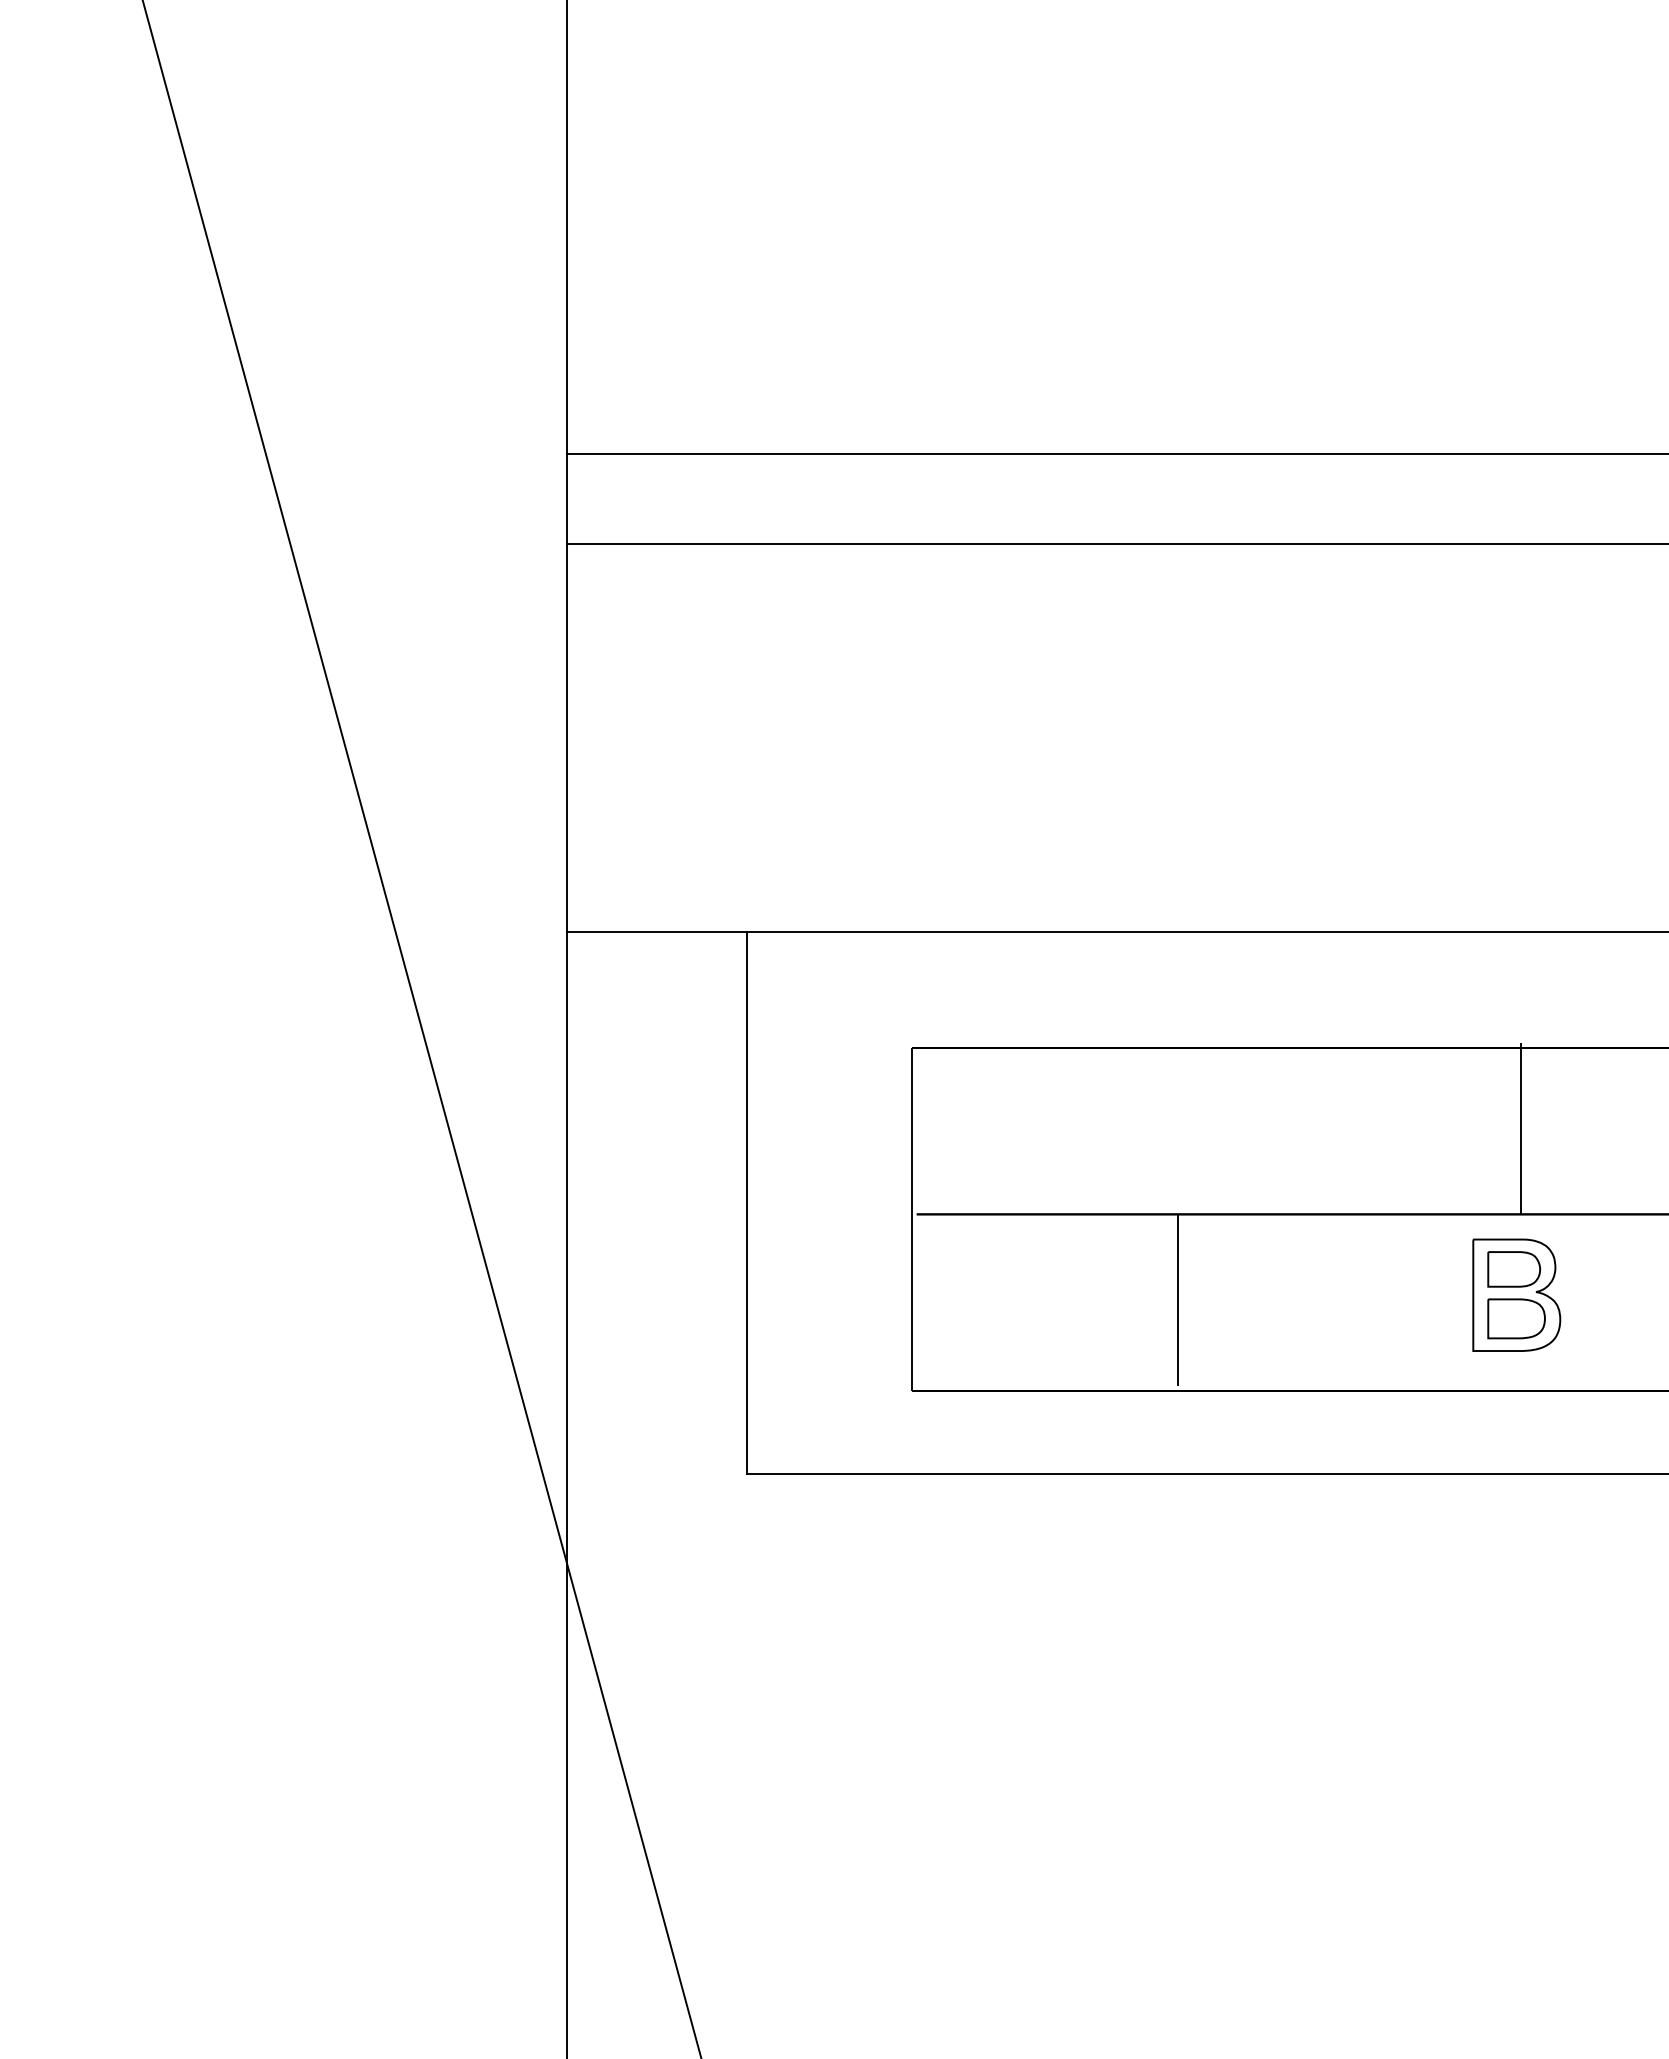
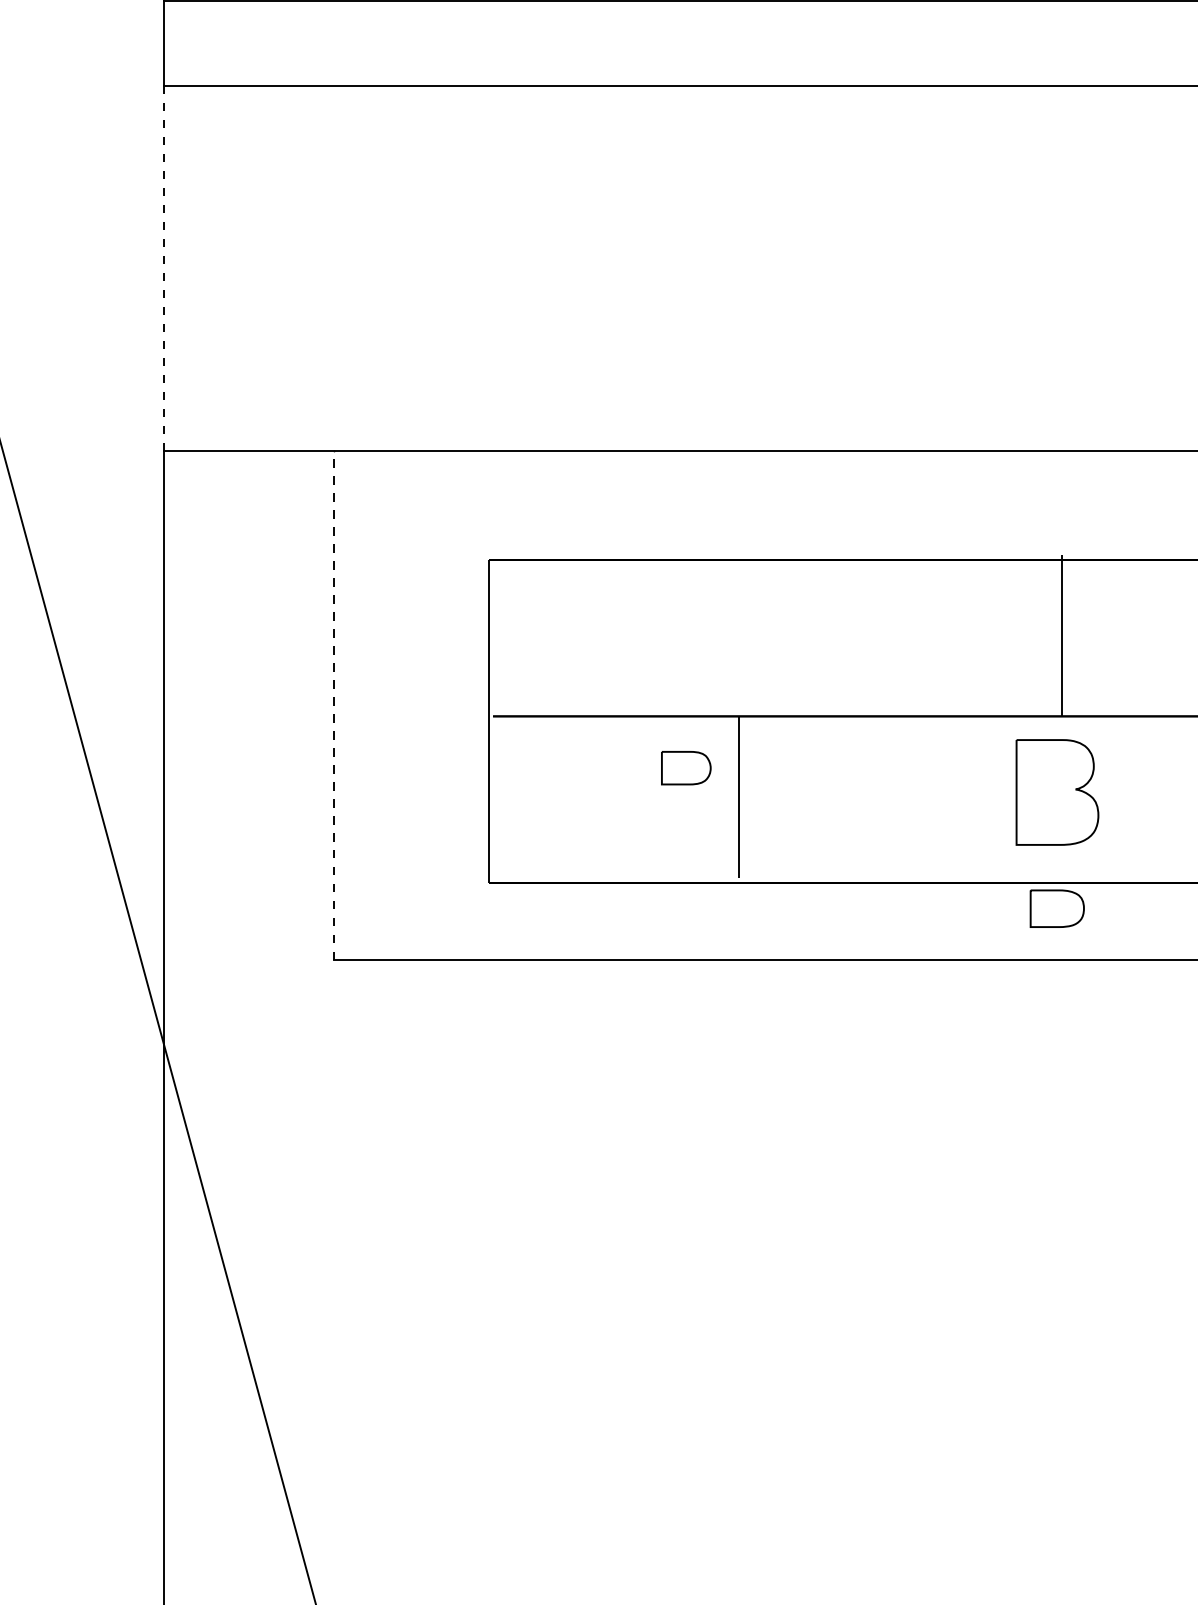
line: (566, 738) -> (163, 268), solid -> dashed
line: (747, 1203) -> (333, 706), solid -> dashed
part: (1514, 1269) -> (686, 768), moved
part: (1516, 1318) -> (1057, 908), moved

